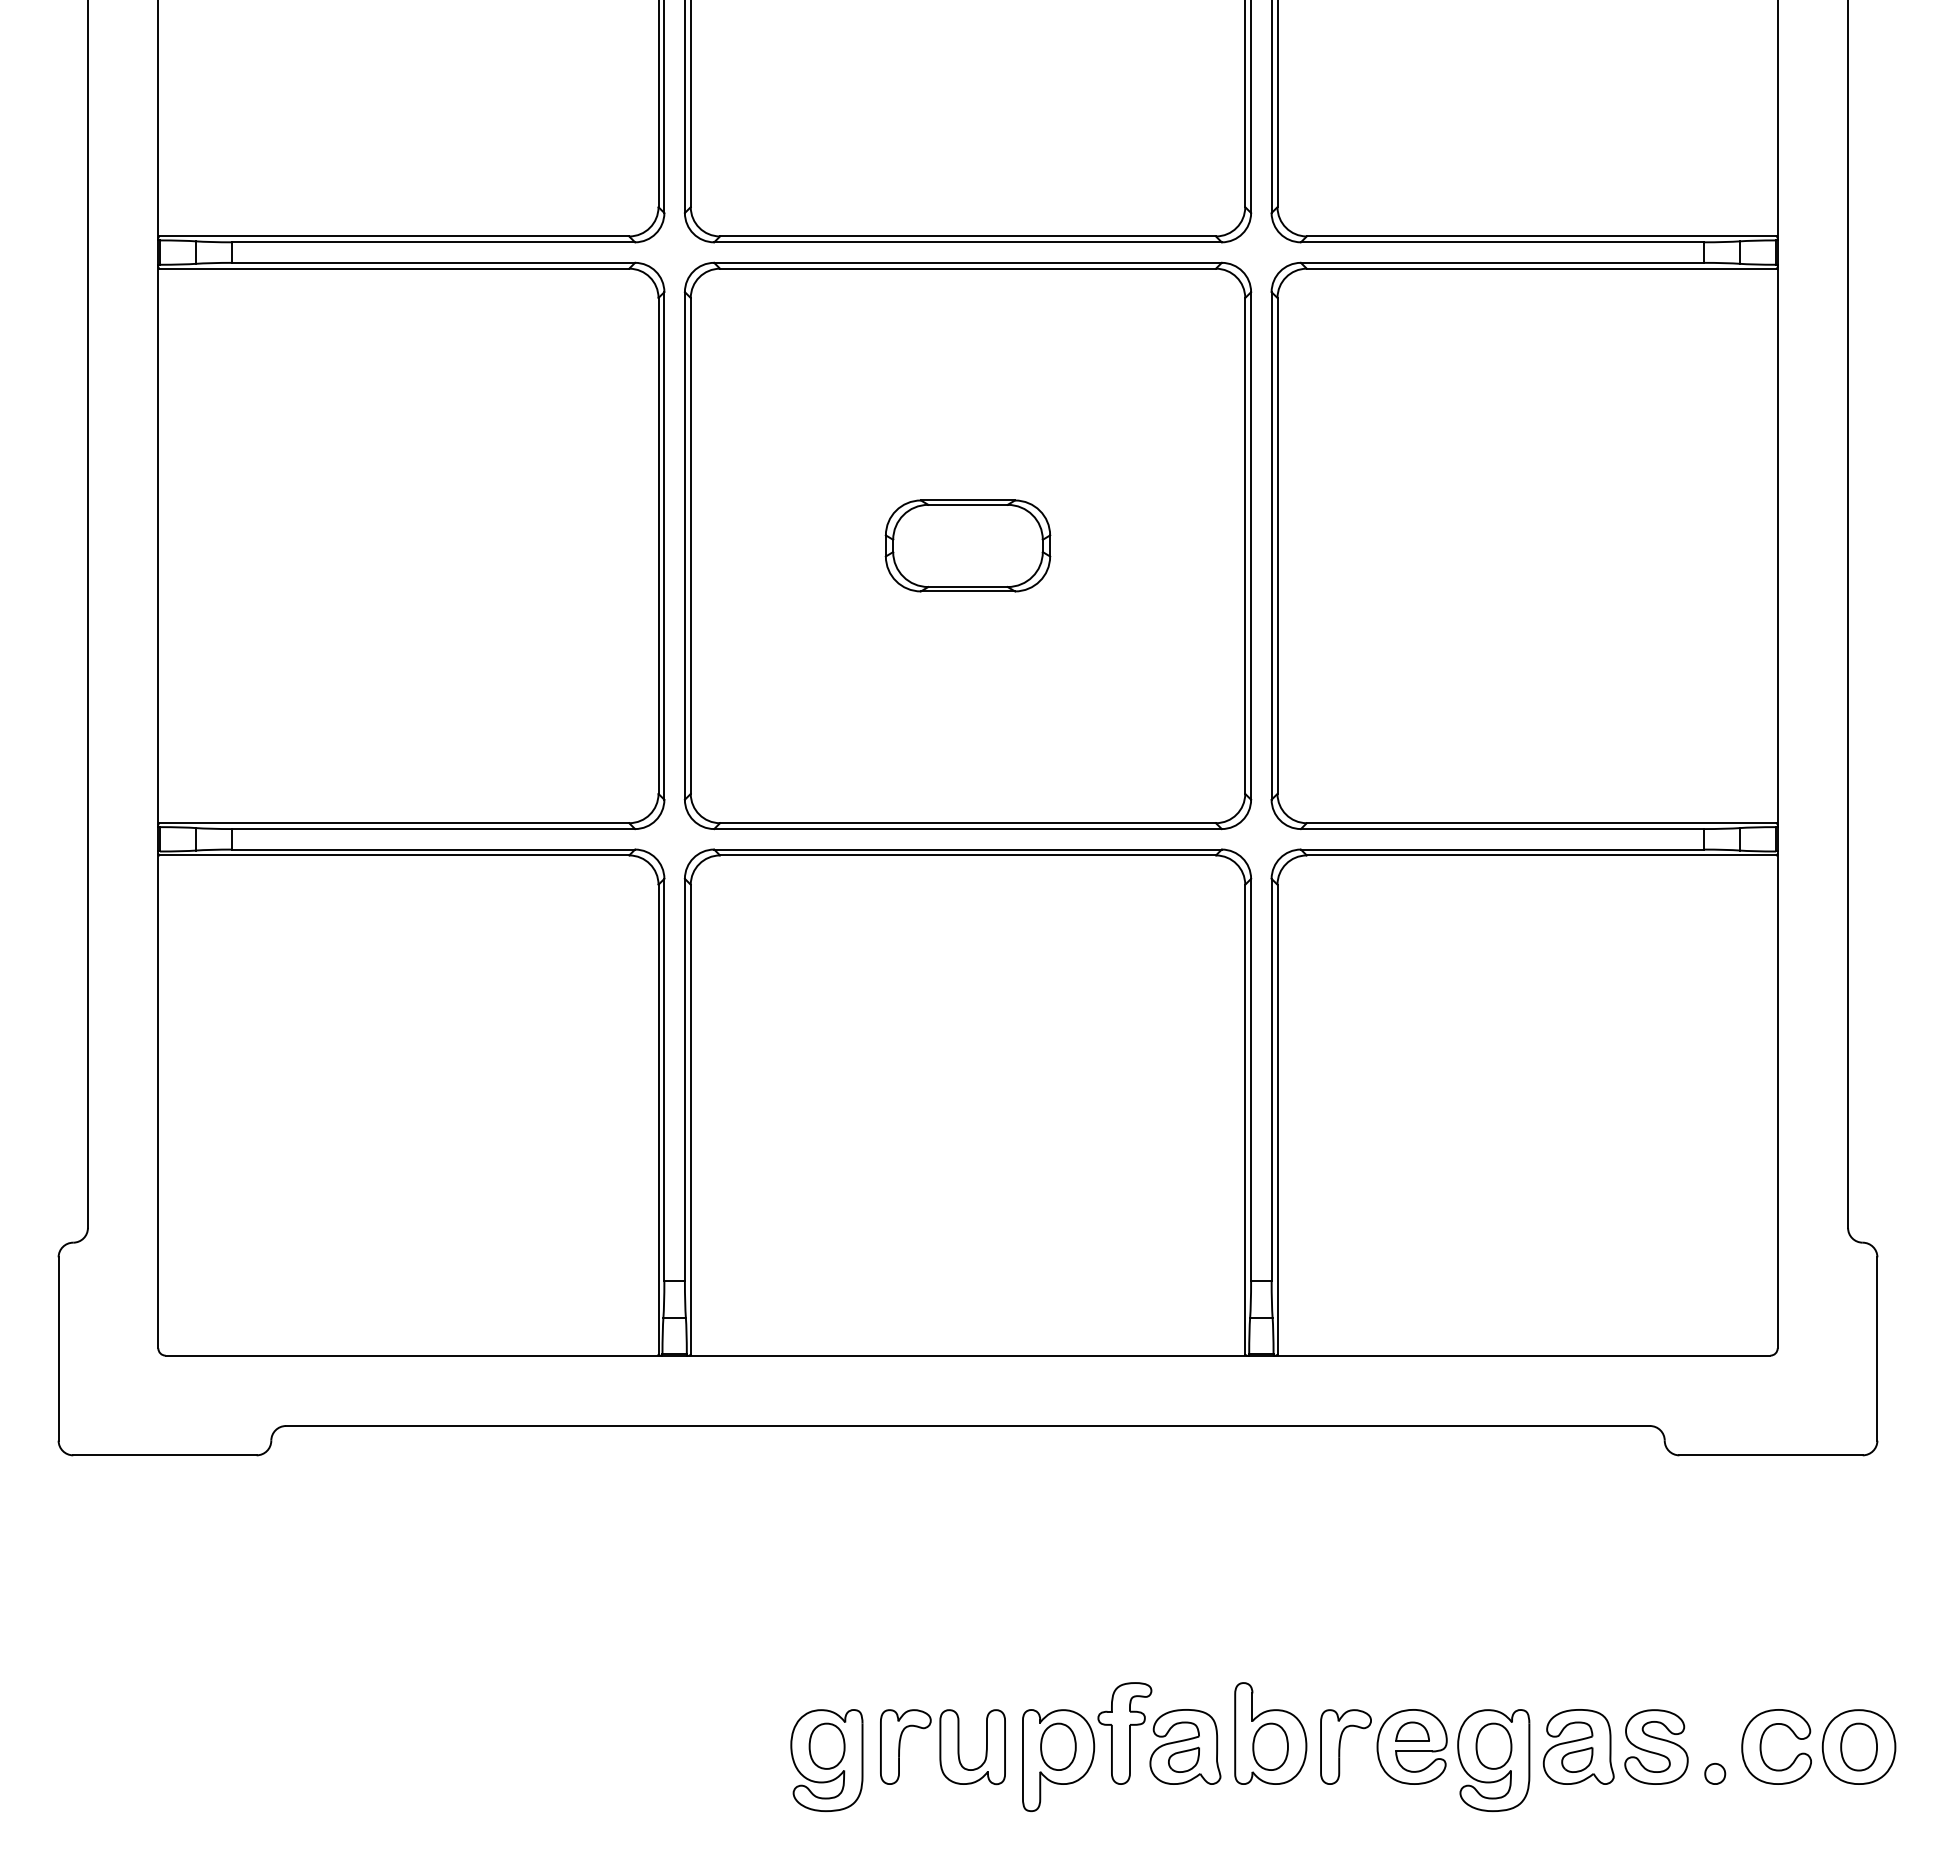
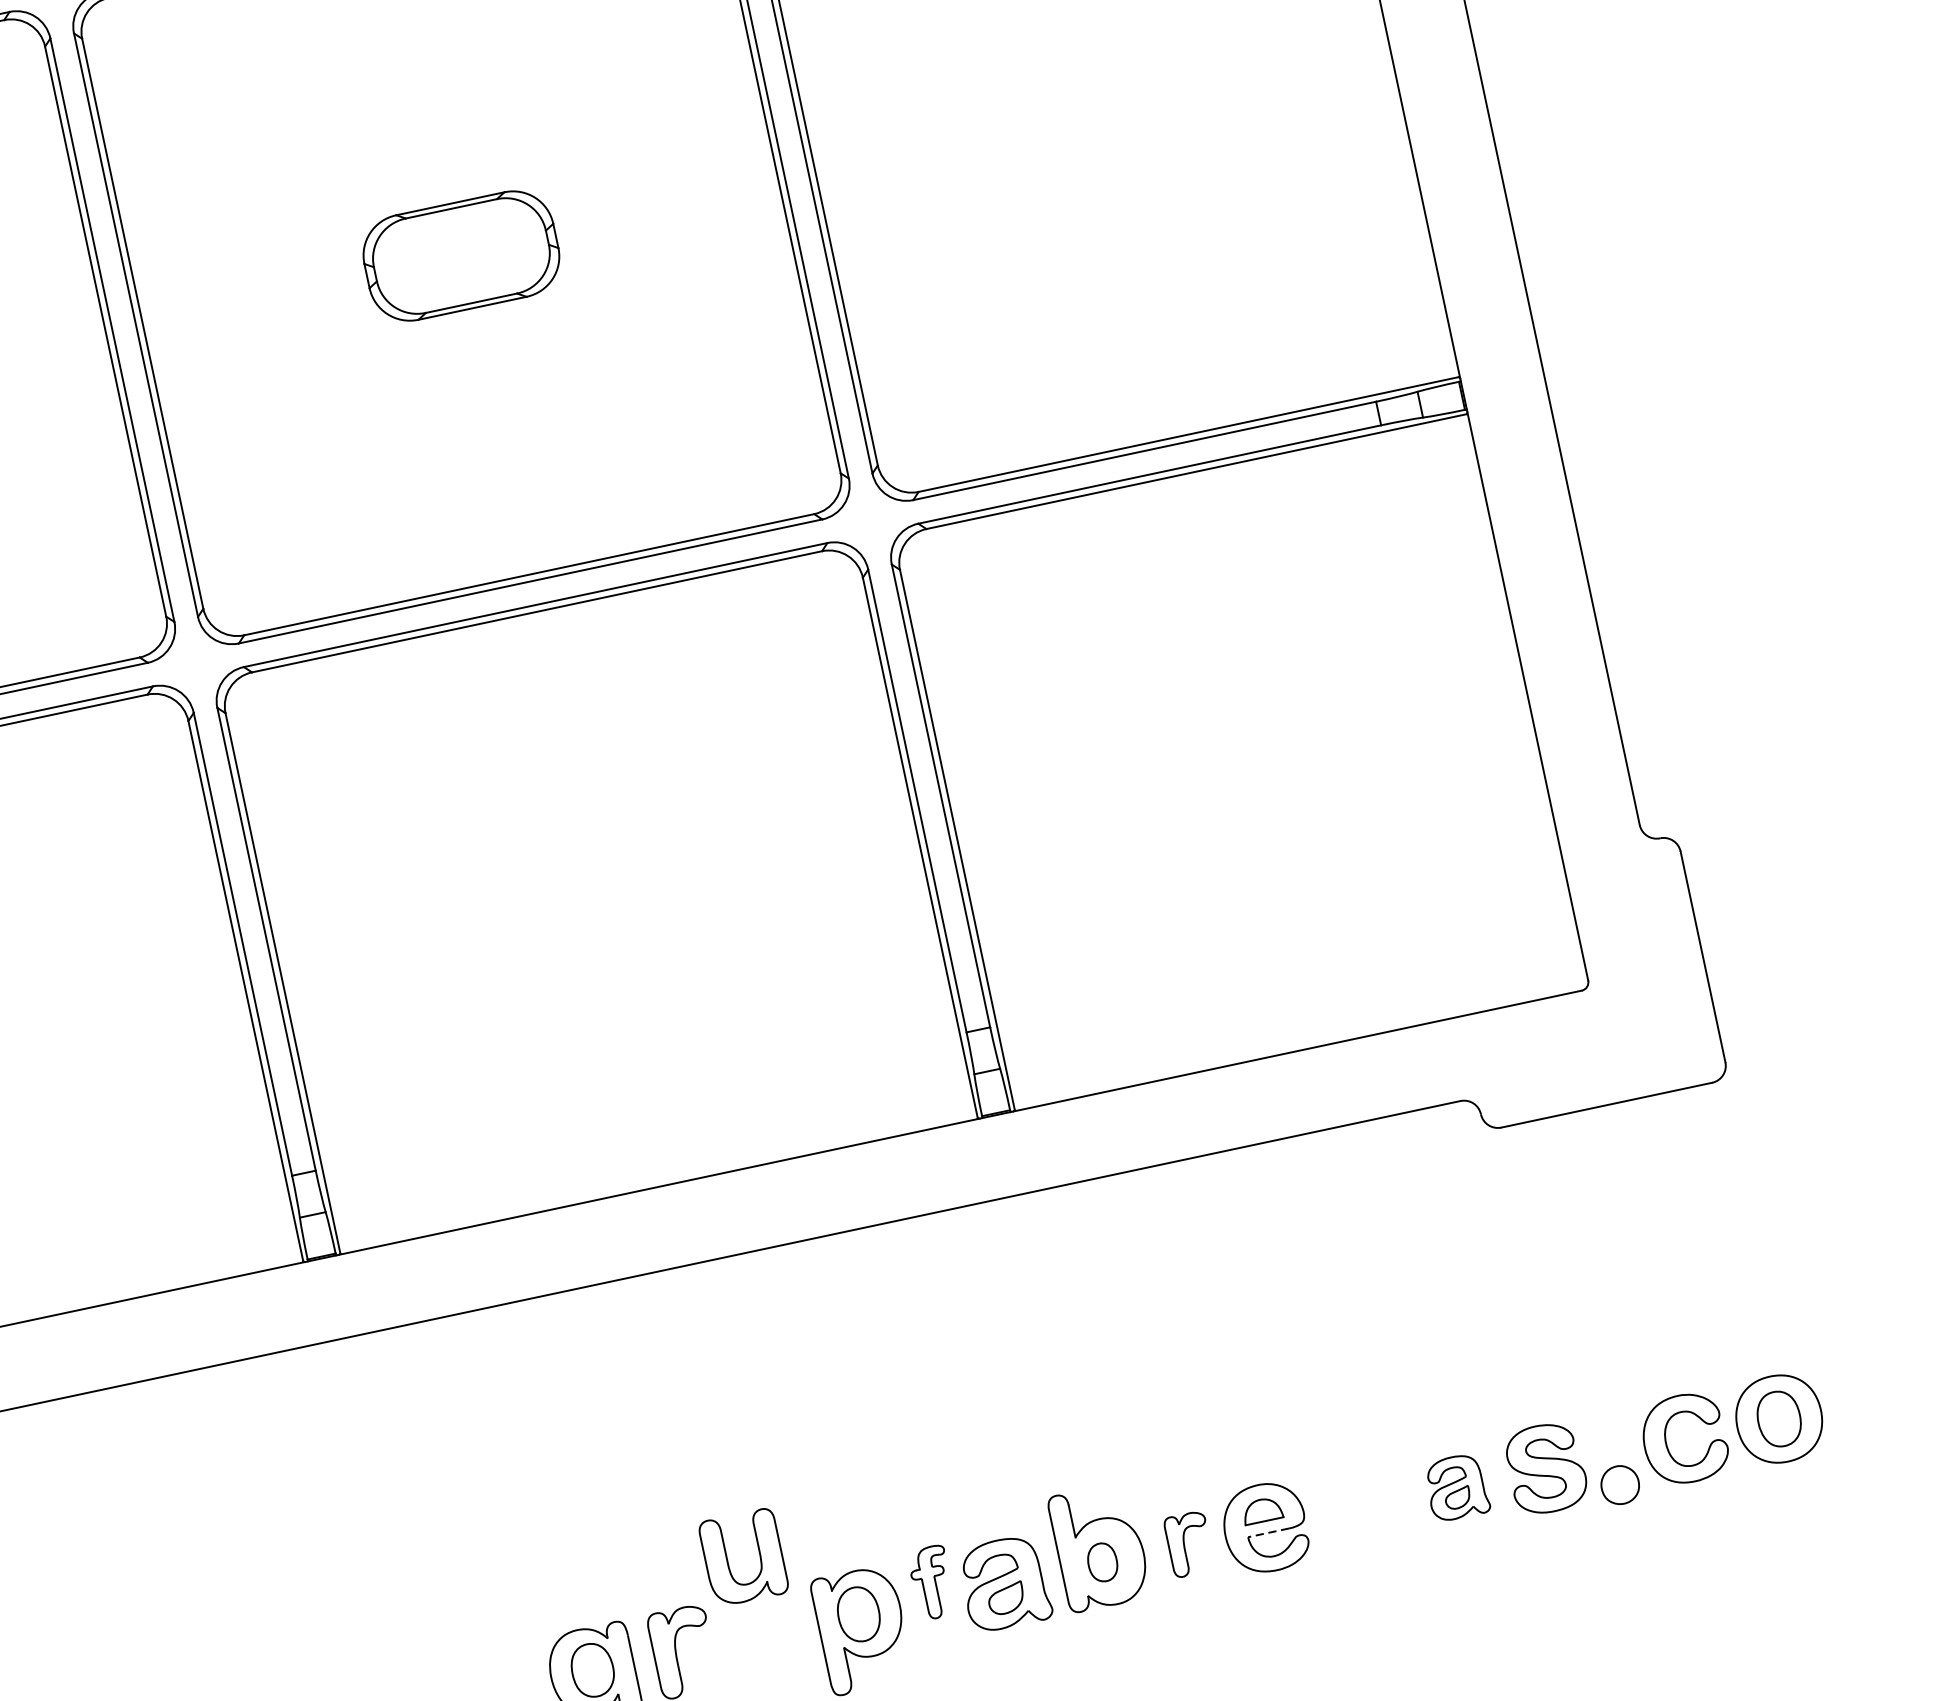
part: (1124, 1733) -> (931, 1582), size x0.6
part: (1270, 1746) -> (1102, 1562), size x0.7
part: (1345, 1746) -> (1188, 1543), size x0.7
part: (1578, 1746) -> (1456, 1486), size x0.7
part: (959, 1747) -> (728, 1561), moved
line: (1413, 1751) -> (1268, 1532), solid -> dashed
part: (1493, 1760) -> (1362, 1523), removed
part: (1715, 1773) -> (1620, 1484), size x1.6

